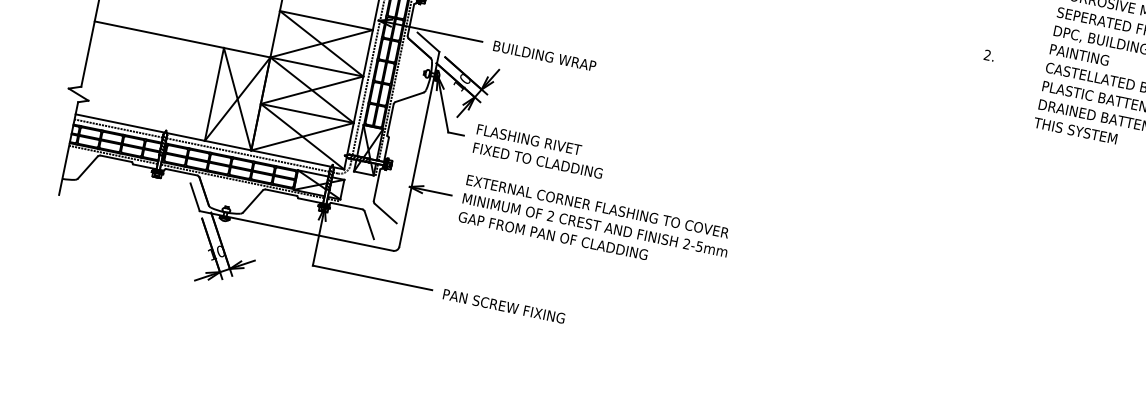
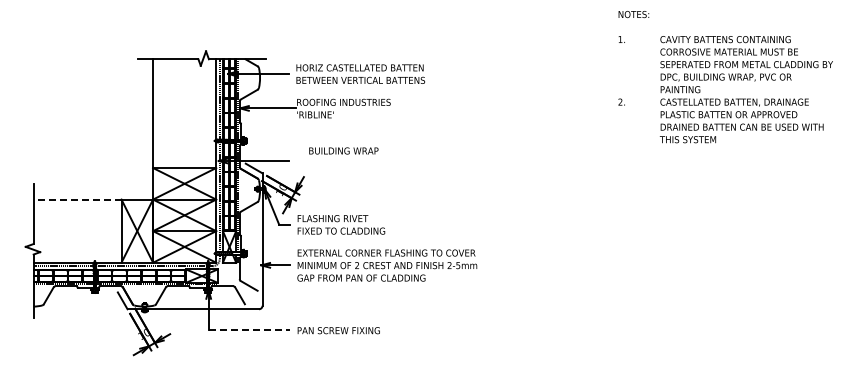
line: (159, 34) -> (77, 199), solid -> dashed
text: (544, 55) -> (343, 150), moved
line: (373, 277) -> (249, 329), solid -> dashed

